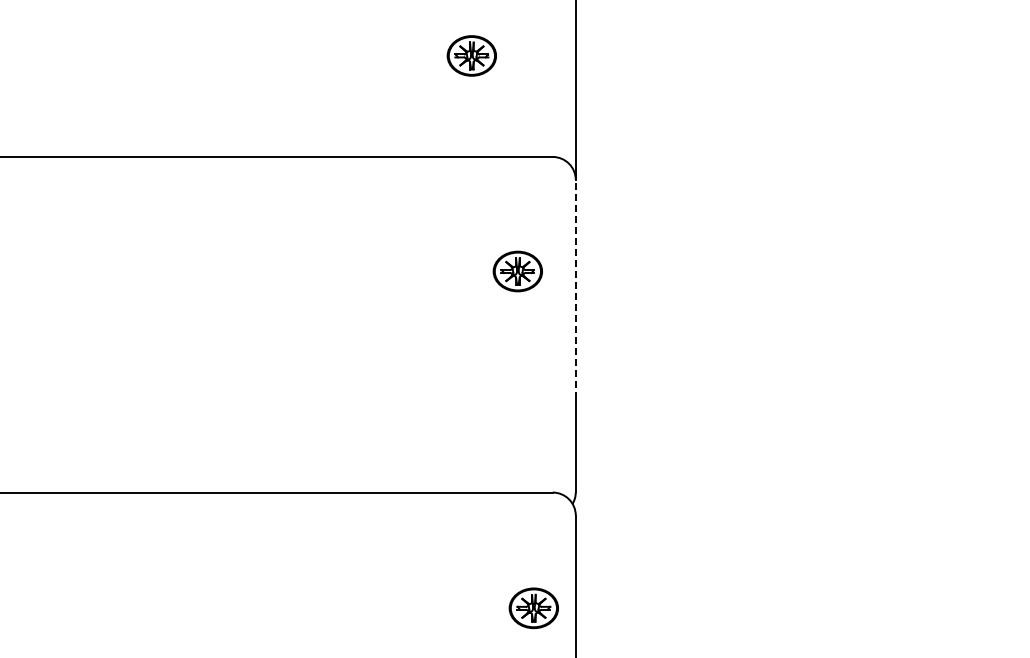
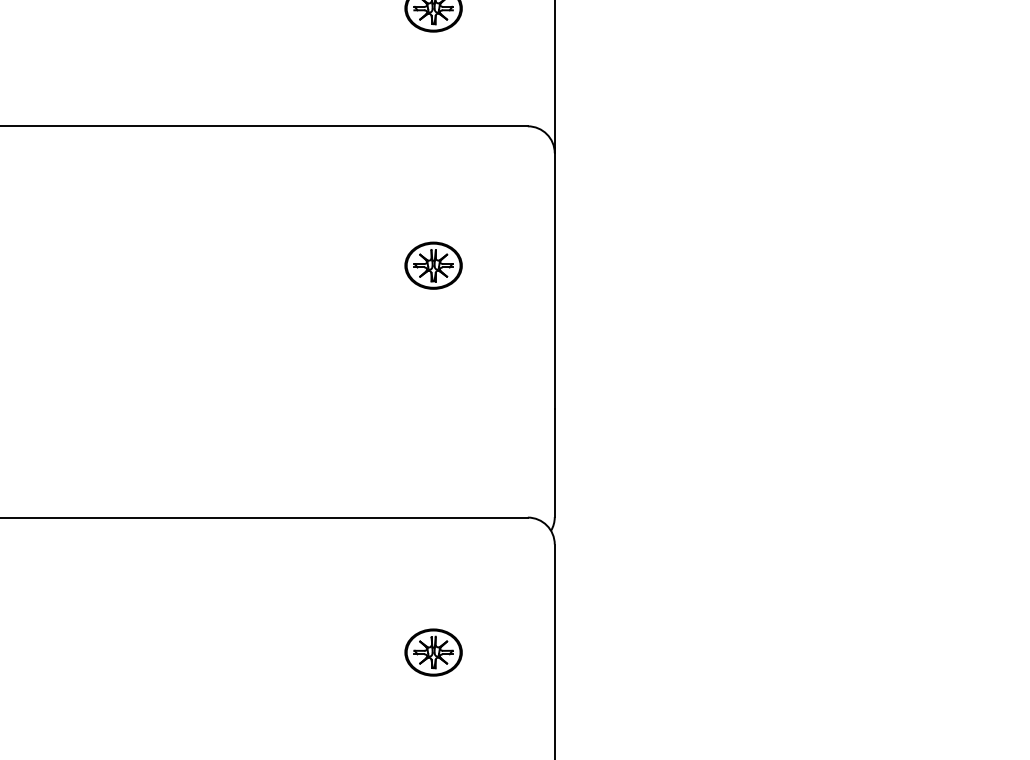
part: (517, 271) -> (433, 265), moved
line: (575, 289) -> (554, 280), dashed -> solid
part: (533, 608) -> (433, 652), moved

